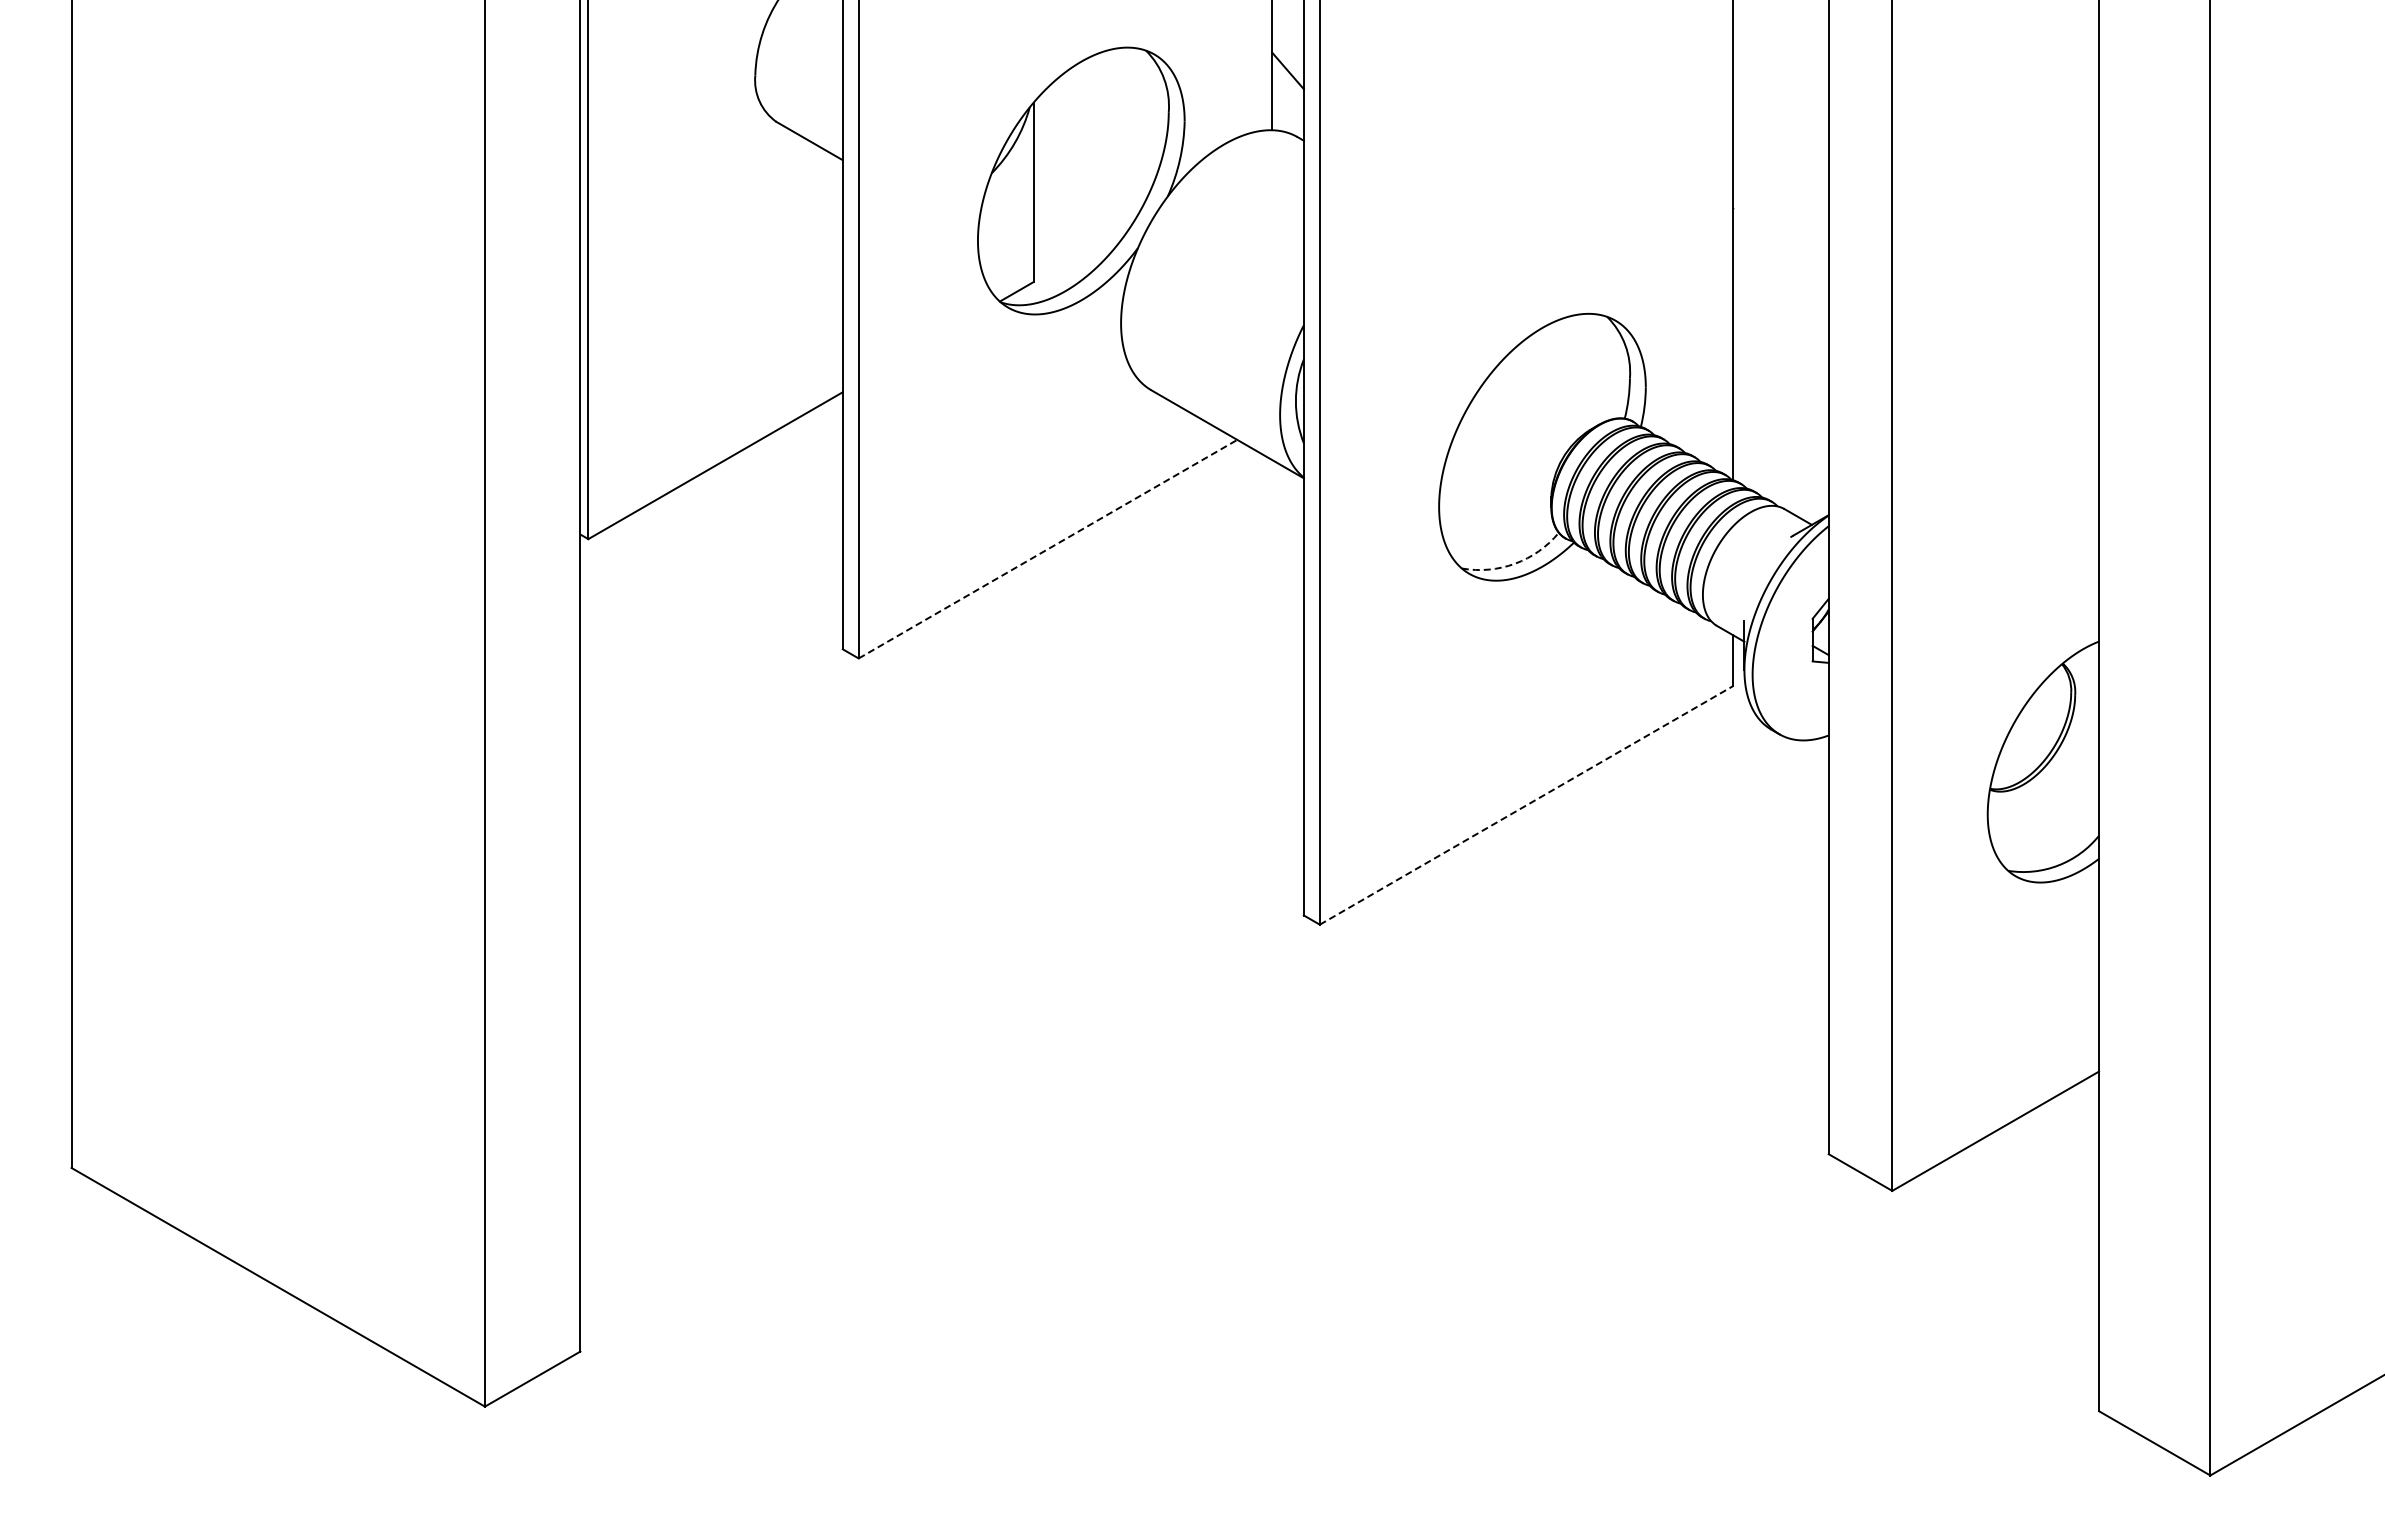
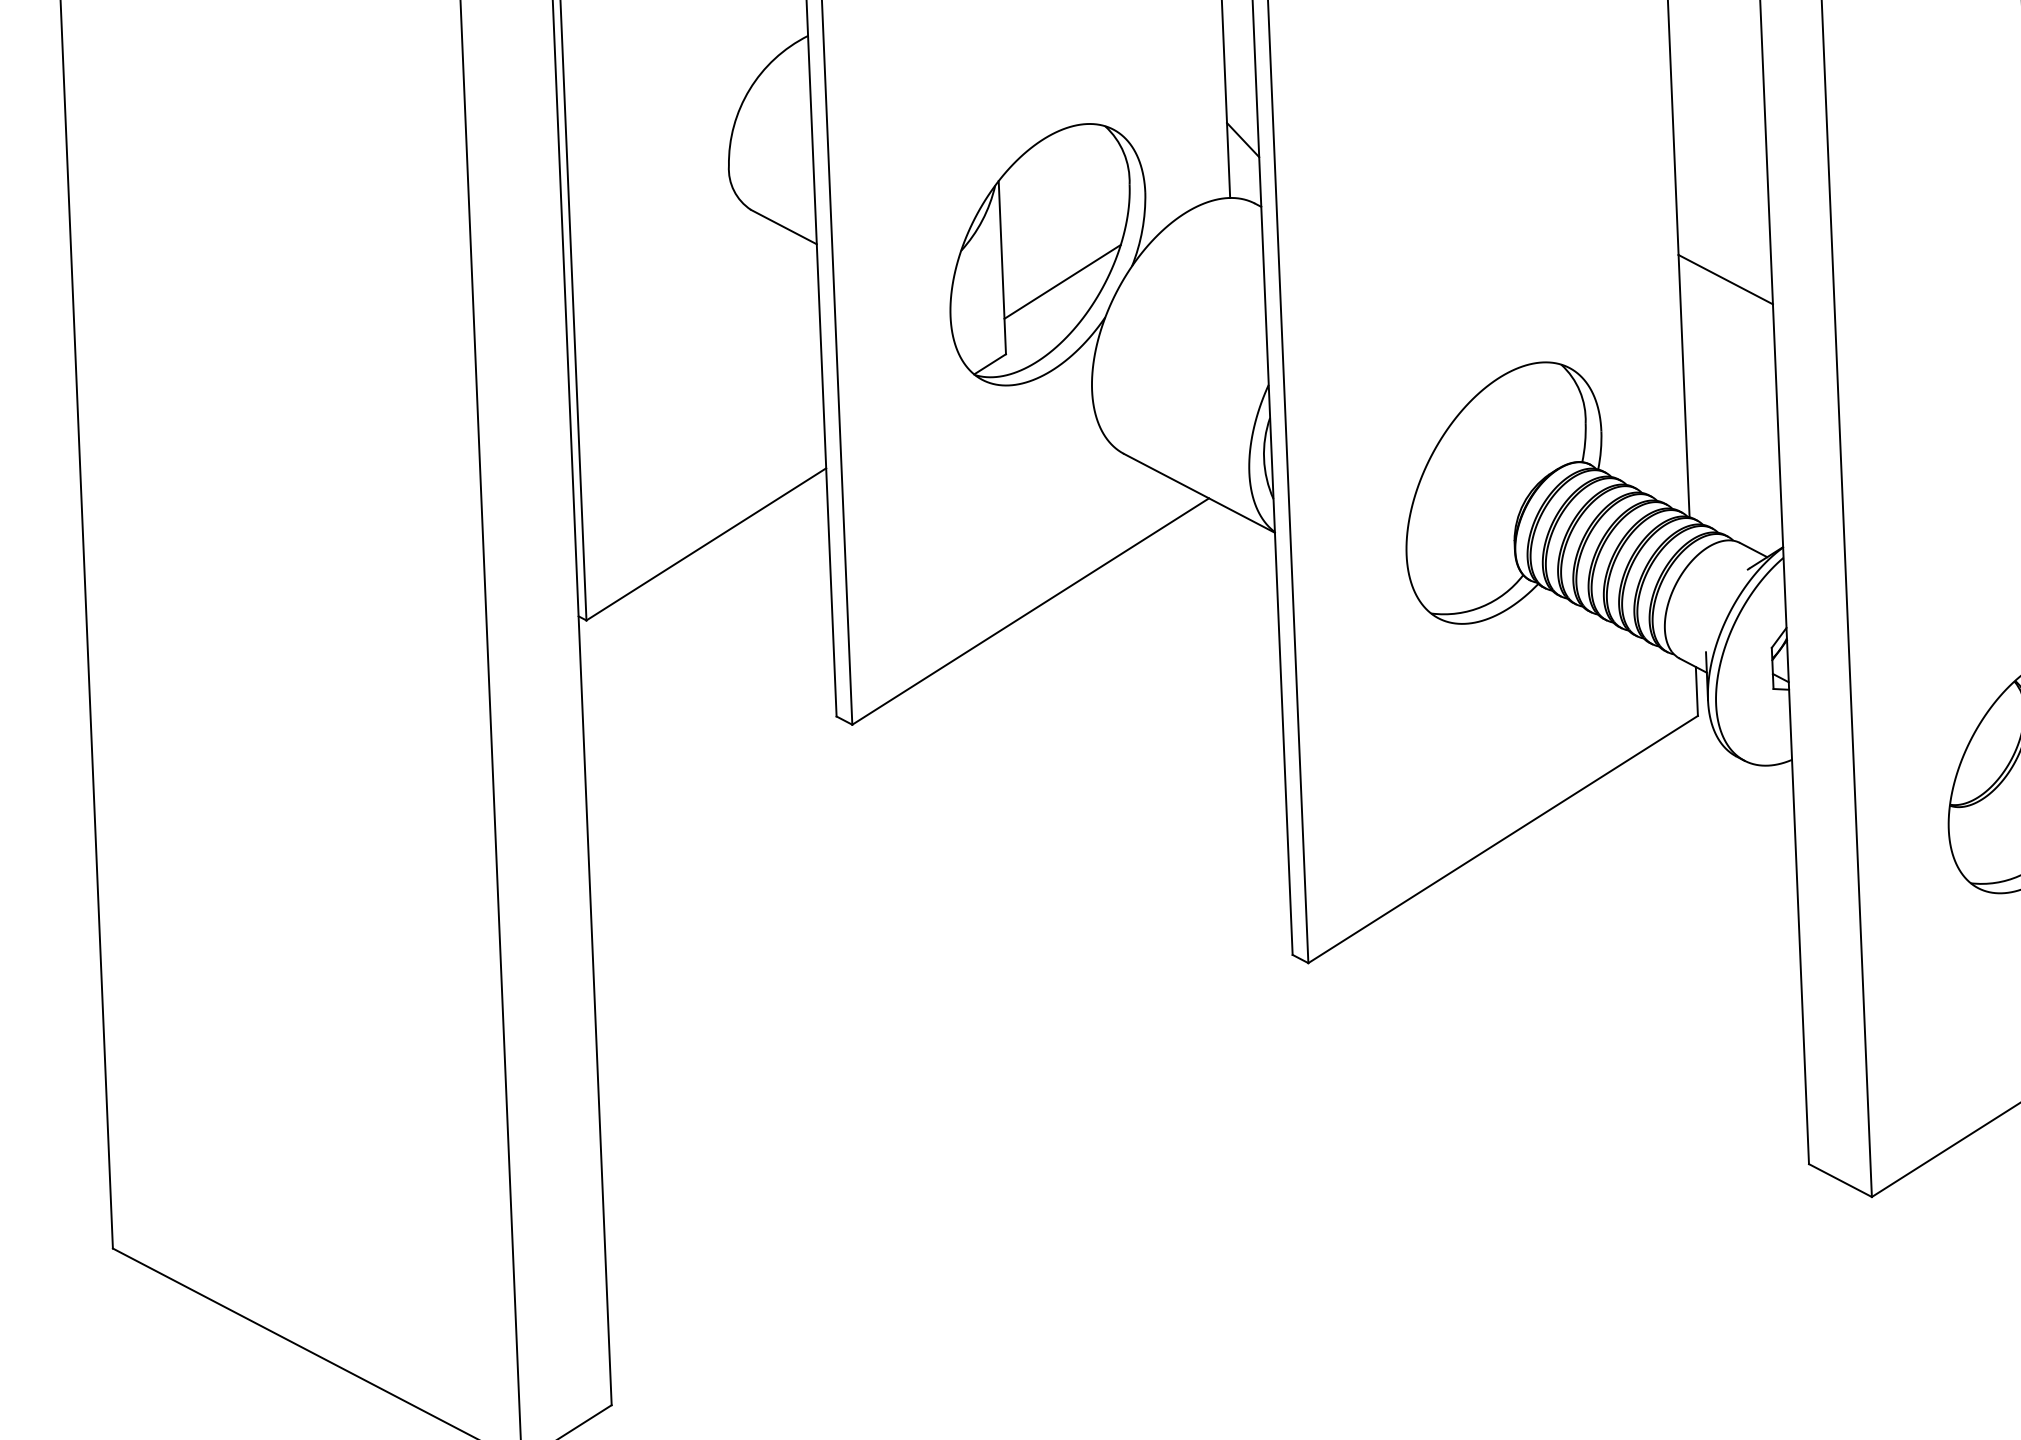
line: (1095, 209) -> (1062, 281), added
line: (1780, 235) -> (1725, 279), added
line: (1048, 549) -> (1031, 611), dashed -> solid
arc: (1515, 563) -> (1482, 606), dashed -> solid
line: (1526, 805) -> (1503, 839), dashed -> solid

